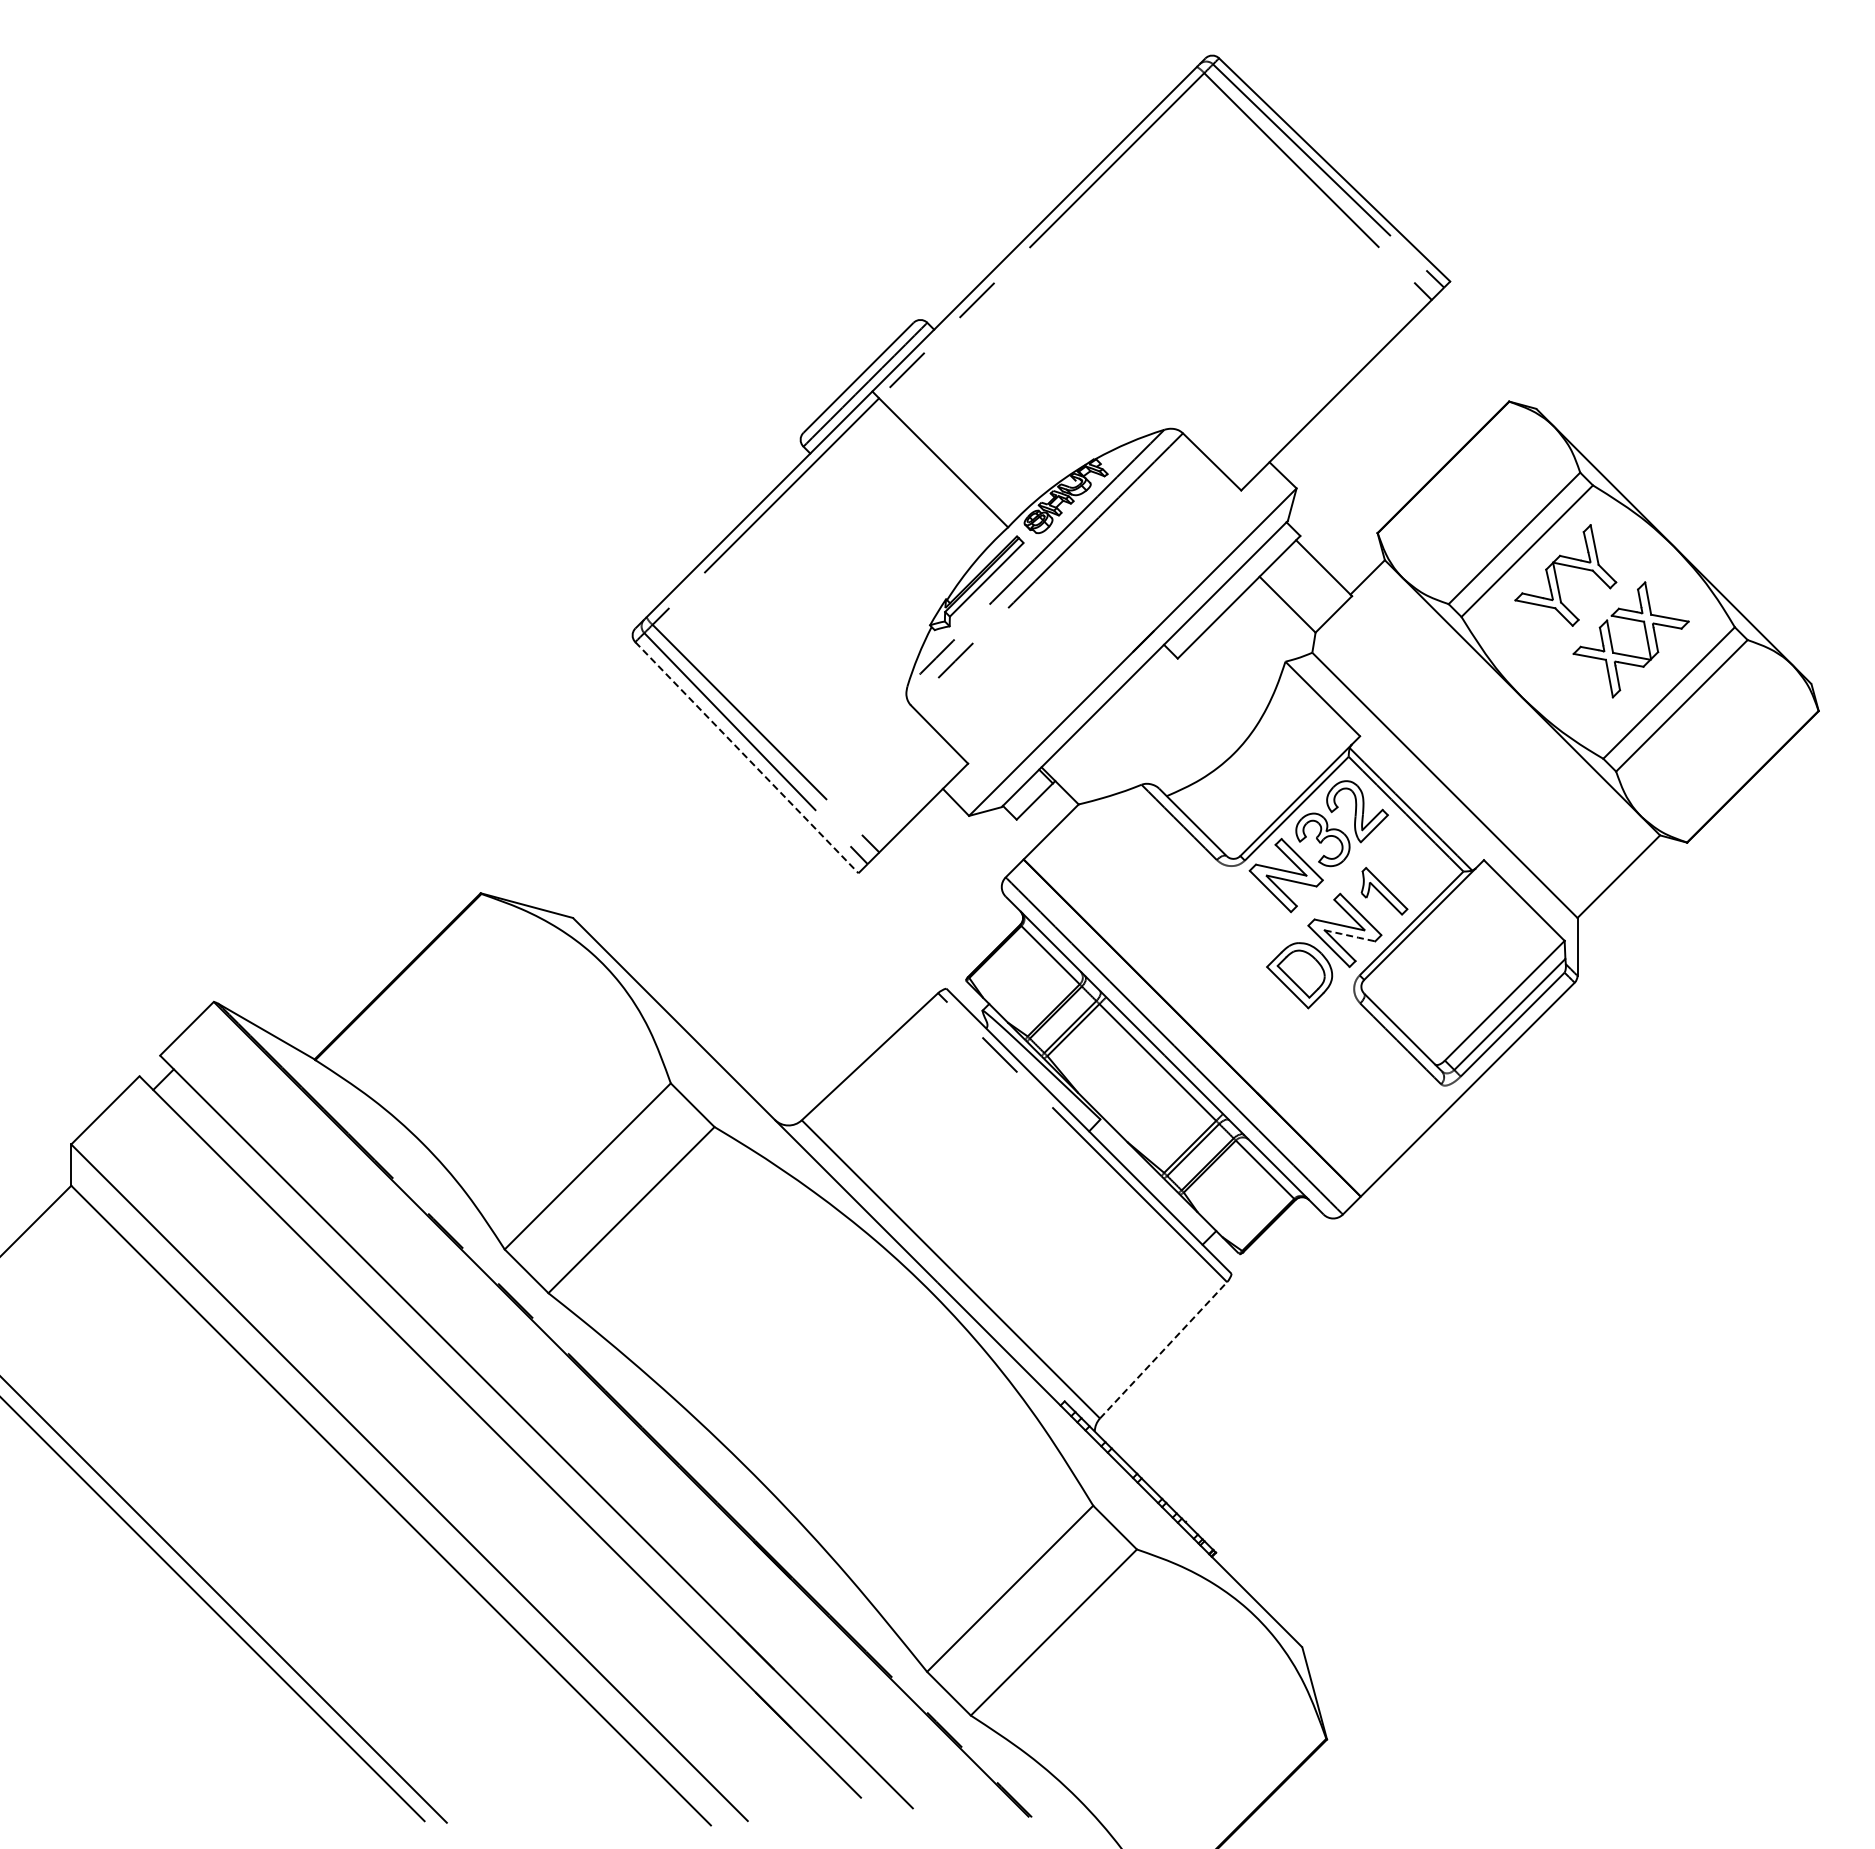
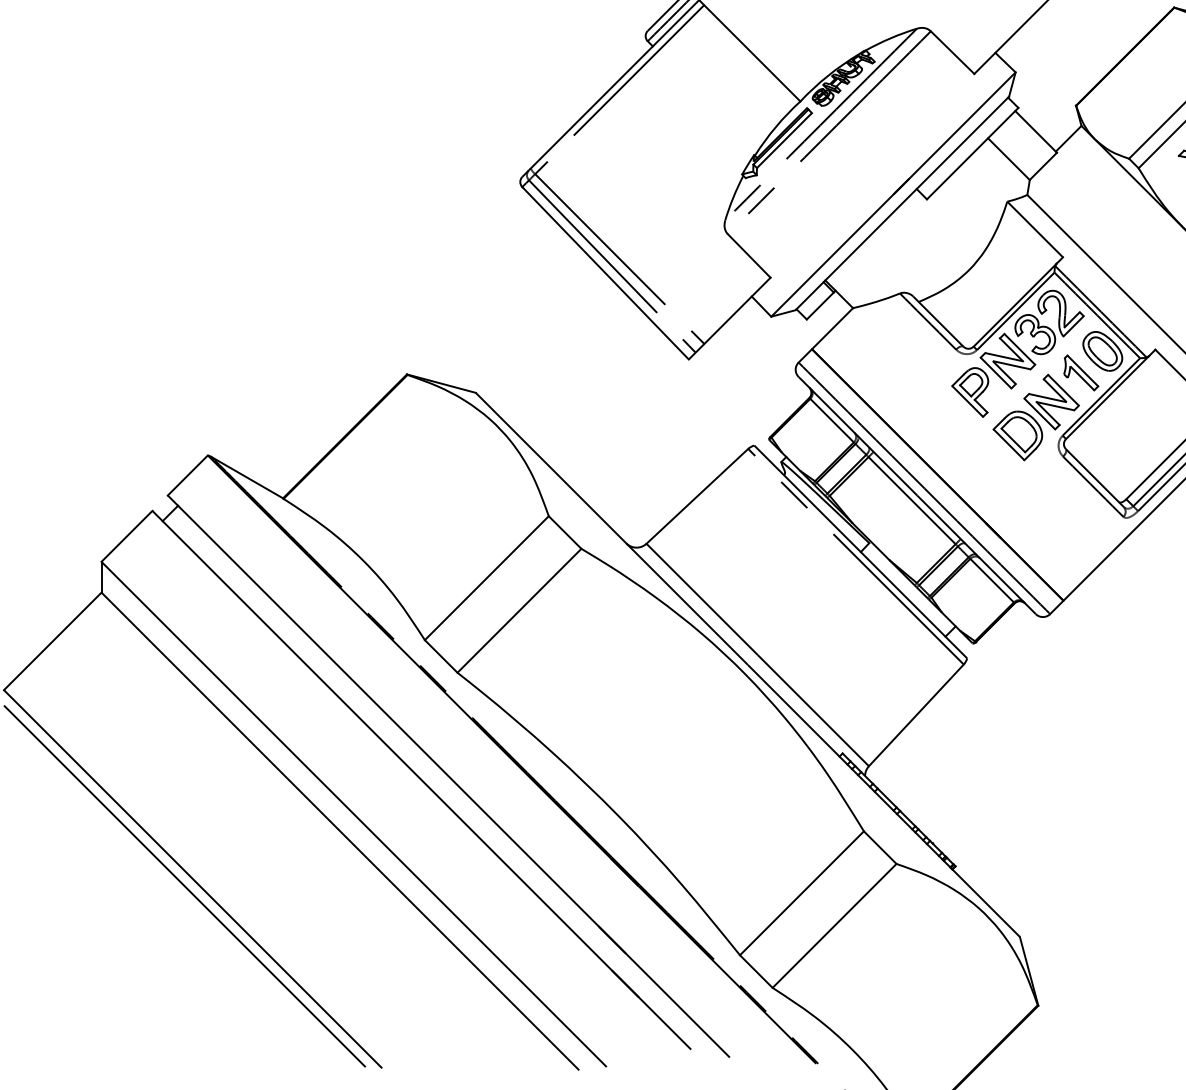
line: (746, 757) -> (605, 273), dashed -> solid
part: (1413, 862) -> (1102, 351), added
part: (1235, 917) -> (970, 392), added
line: (1350, 935) -> (1055, 405), dashed -> solid
line: (1163, 1349) -> (916, 714), dashed -> solid

